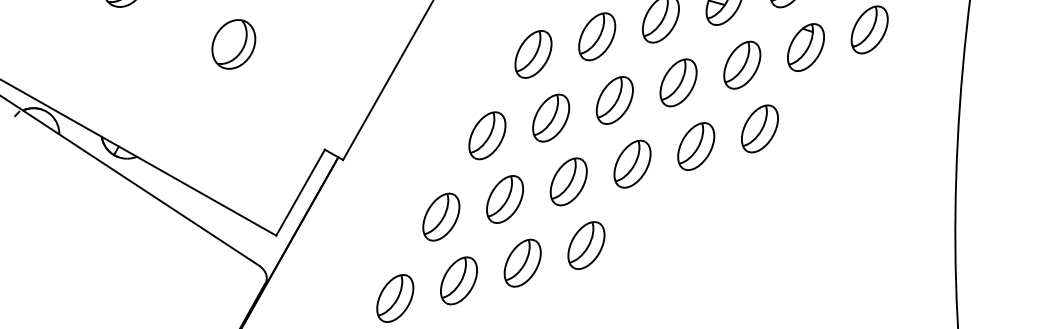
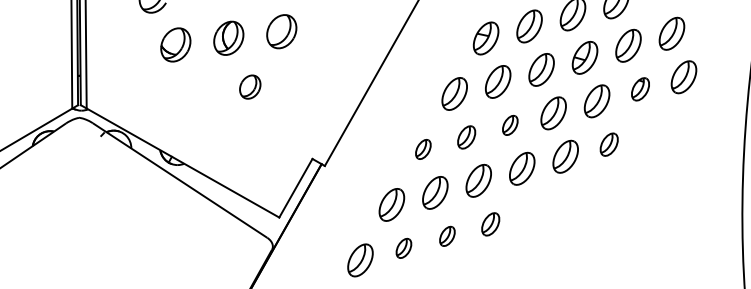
part: (232, 43) -> (249, 86), size x0.7
part: (805, 47) -> (640, 89), size x0.7
part: (615, 100) -> (510, 125), size x0.6
part: (550, 118) -> (466, 137), size x0.7
part: (760, 128) -> (609, 144), size x0.7
part: (487, 135) -> (423, 149), size x0.6
part: (585, 245) -> (490, 224), size x0.7
part: (522, 263) -> (447, 236), size x0.6
part: (458, 281) -> (403, 248), size x0.6

